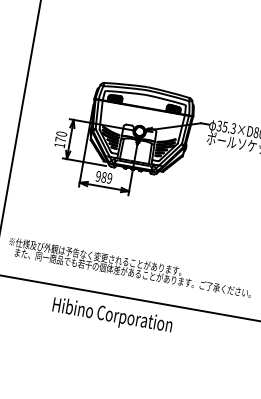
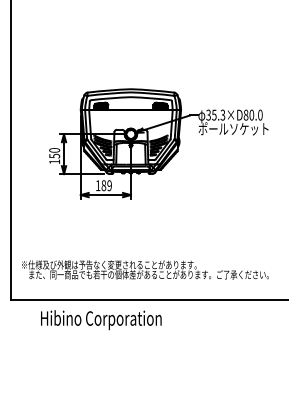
text: (60, 139) -> (54, 155), 170 -> 150
text: (97, 176) -> (97, 185), 989 -> 189
text: (112, 316) -> (101, 320), moved

